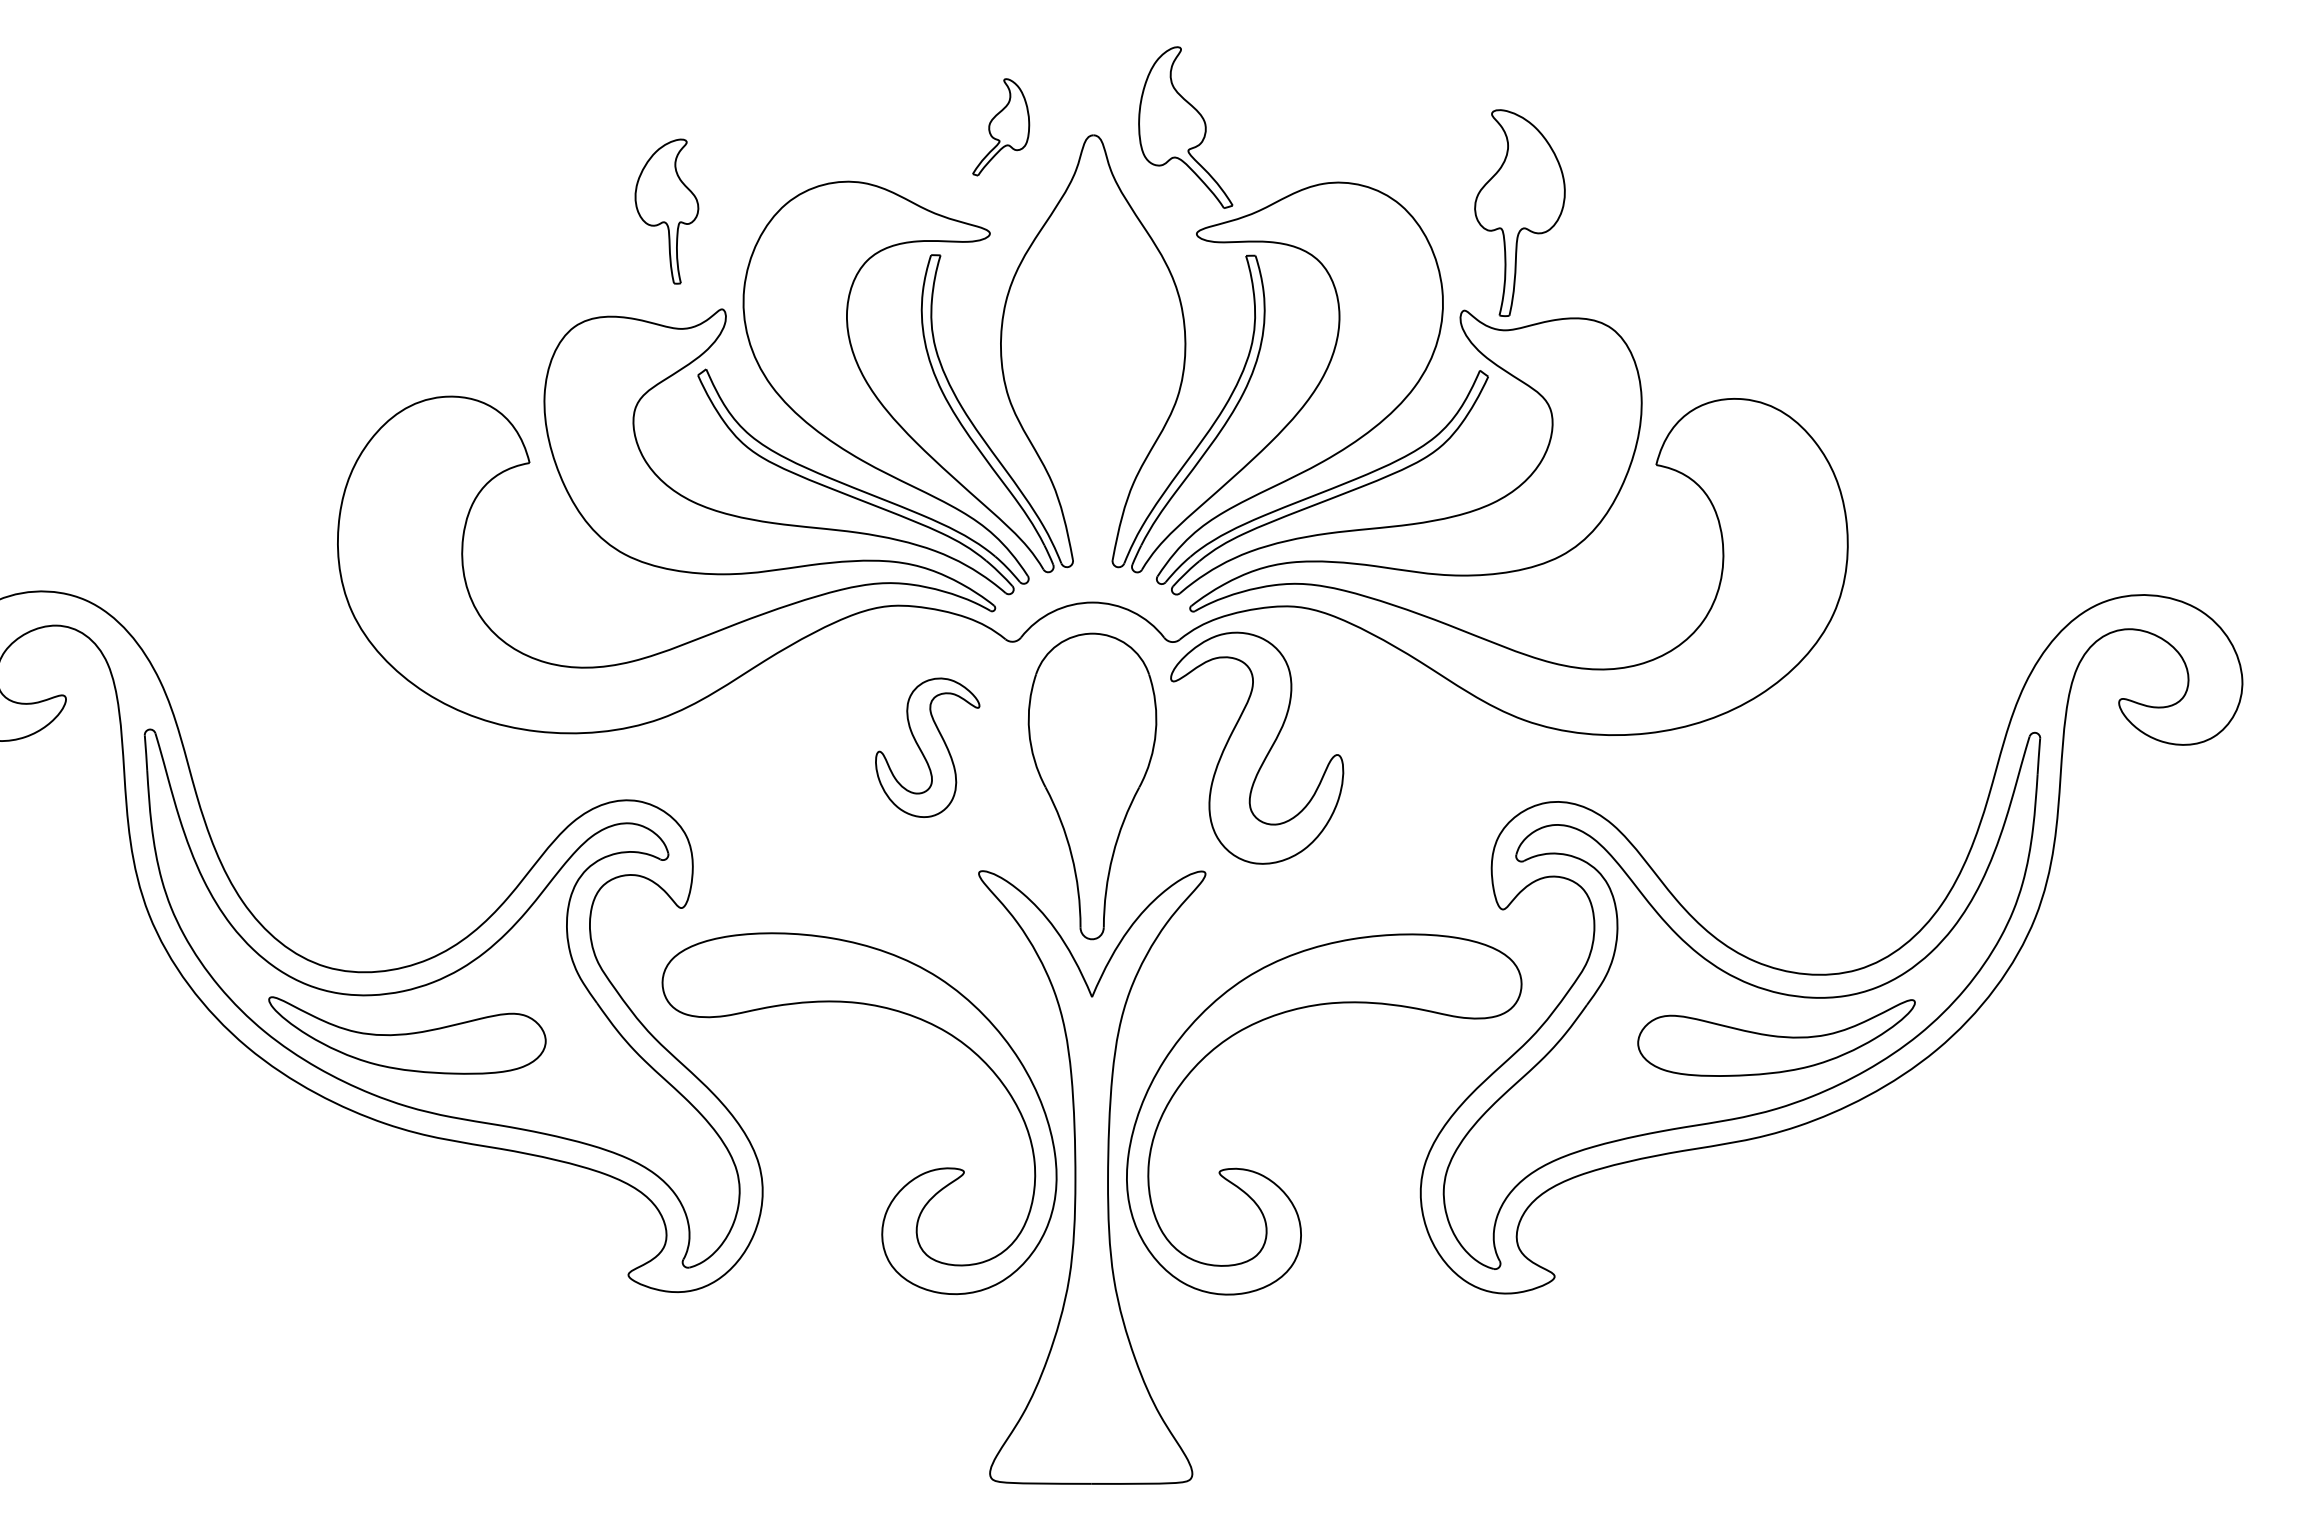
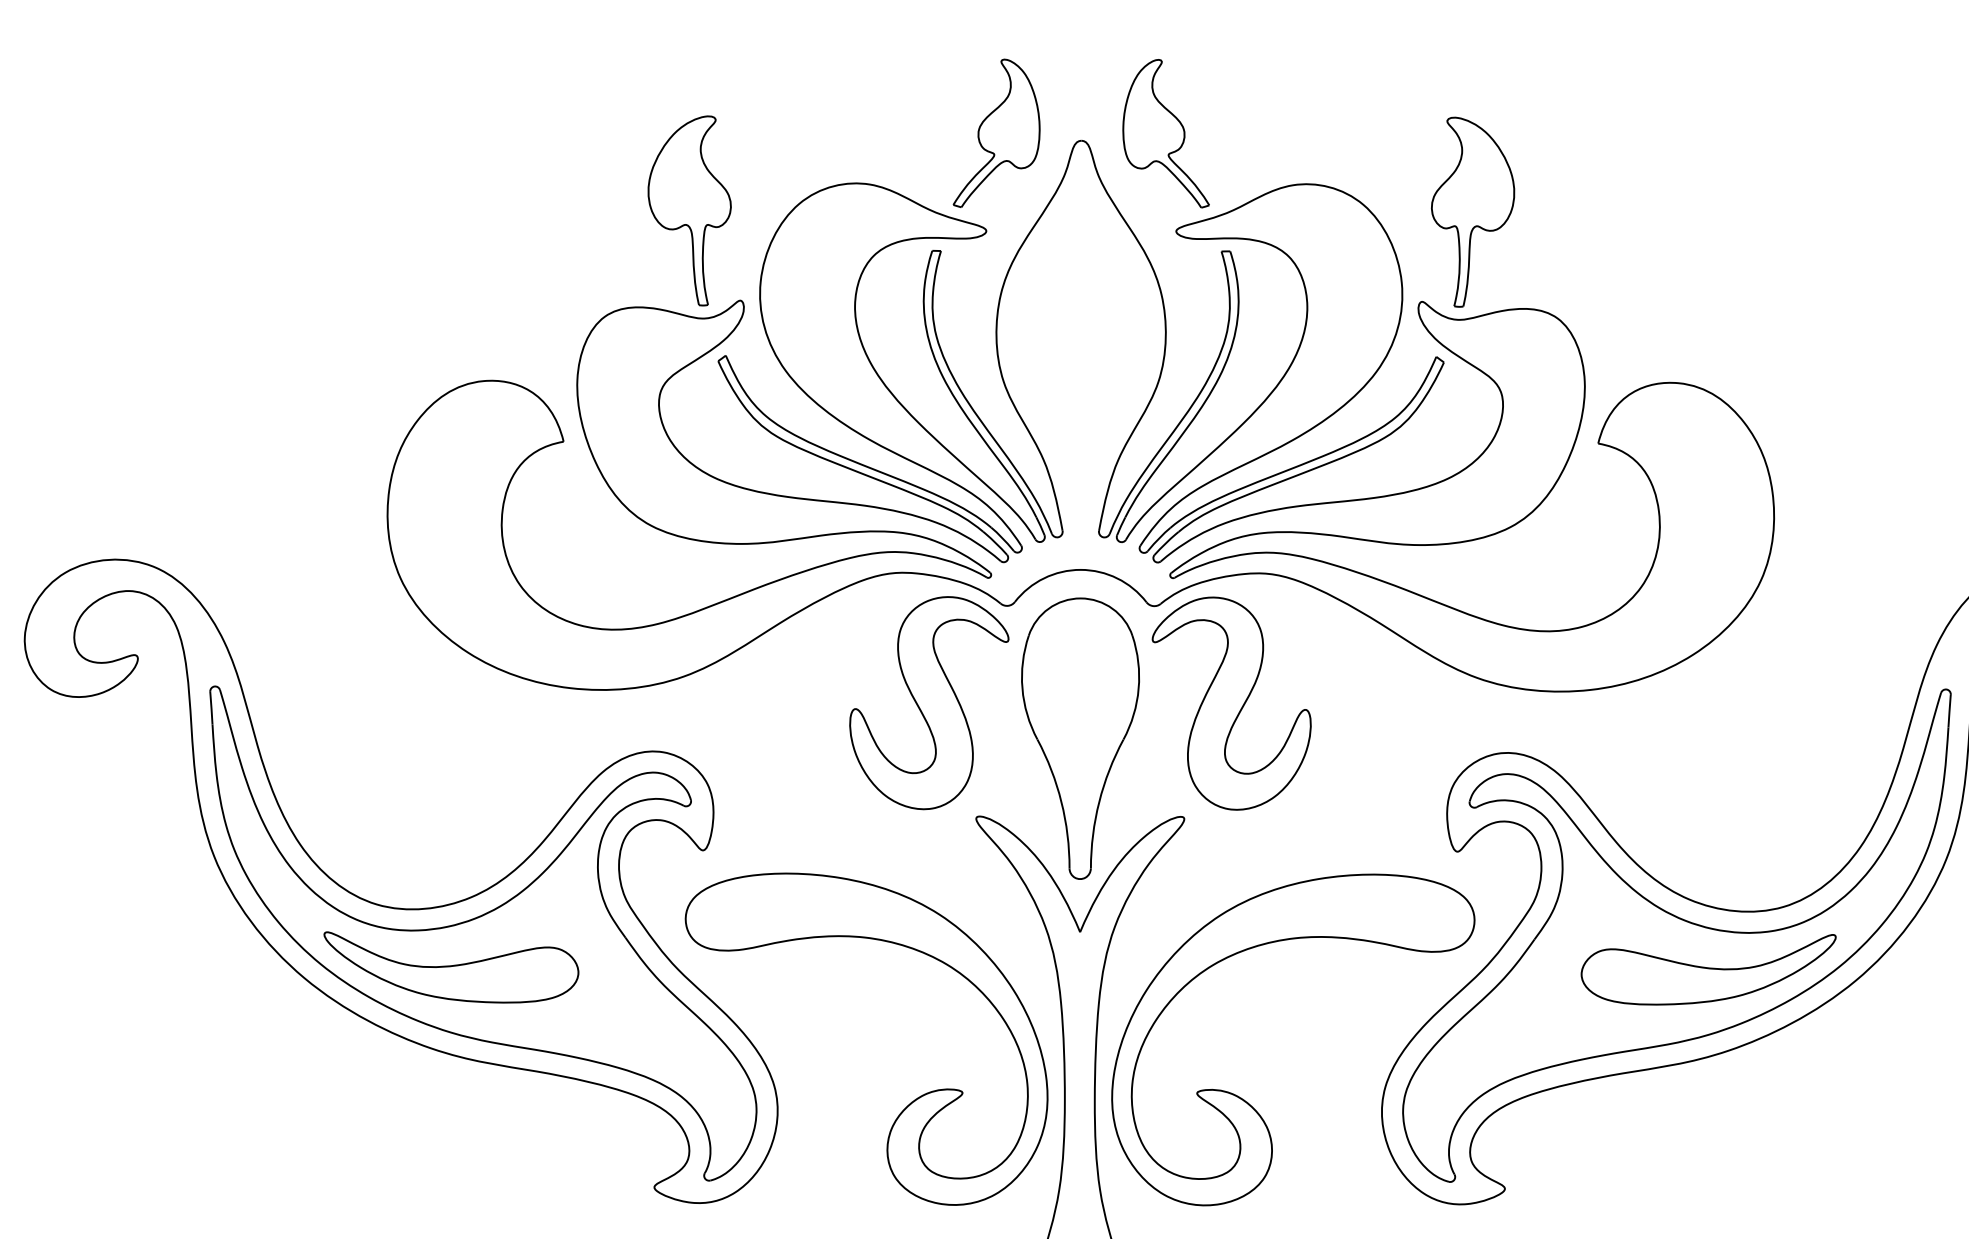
part: (1000, 127) -> (996, 133), size x1.67
part: (666, 211) -> (689, 210), size x1.43
part: (927, 747) -> (929, 702), size x1.67

